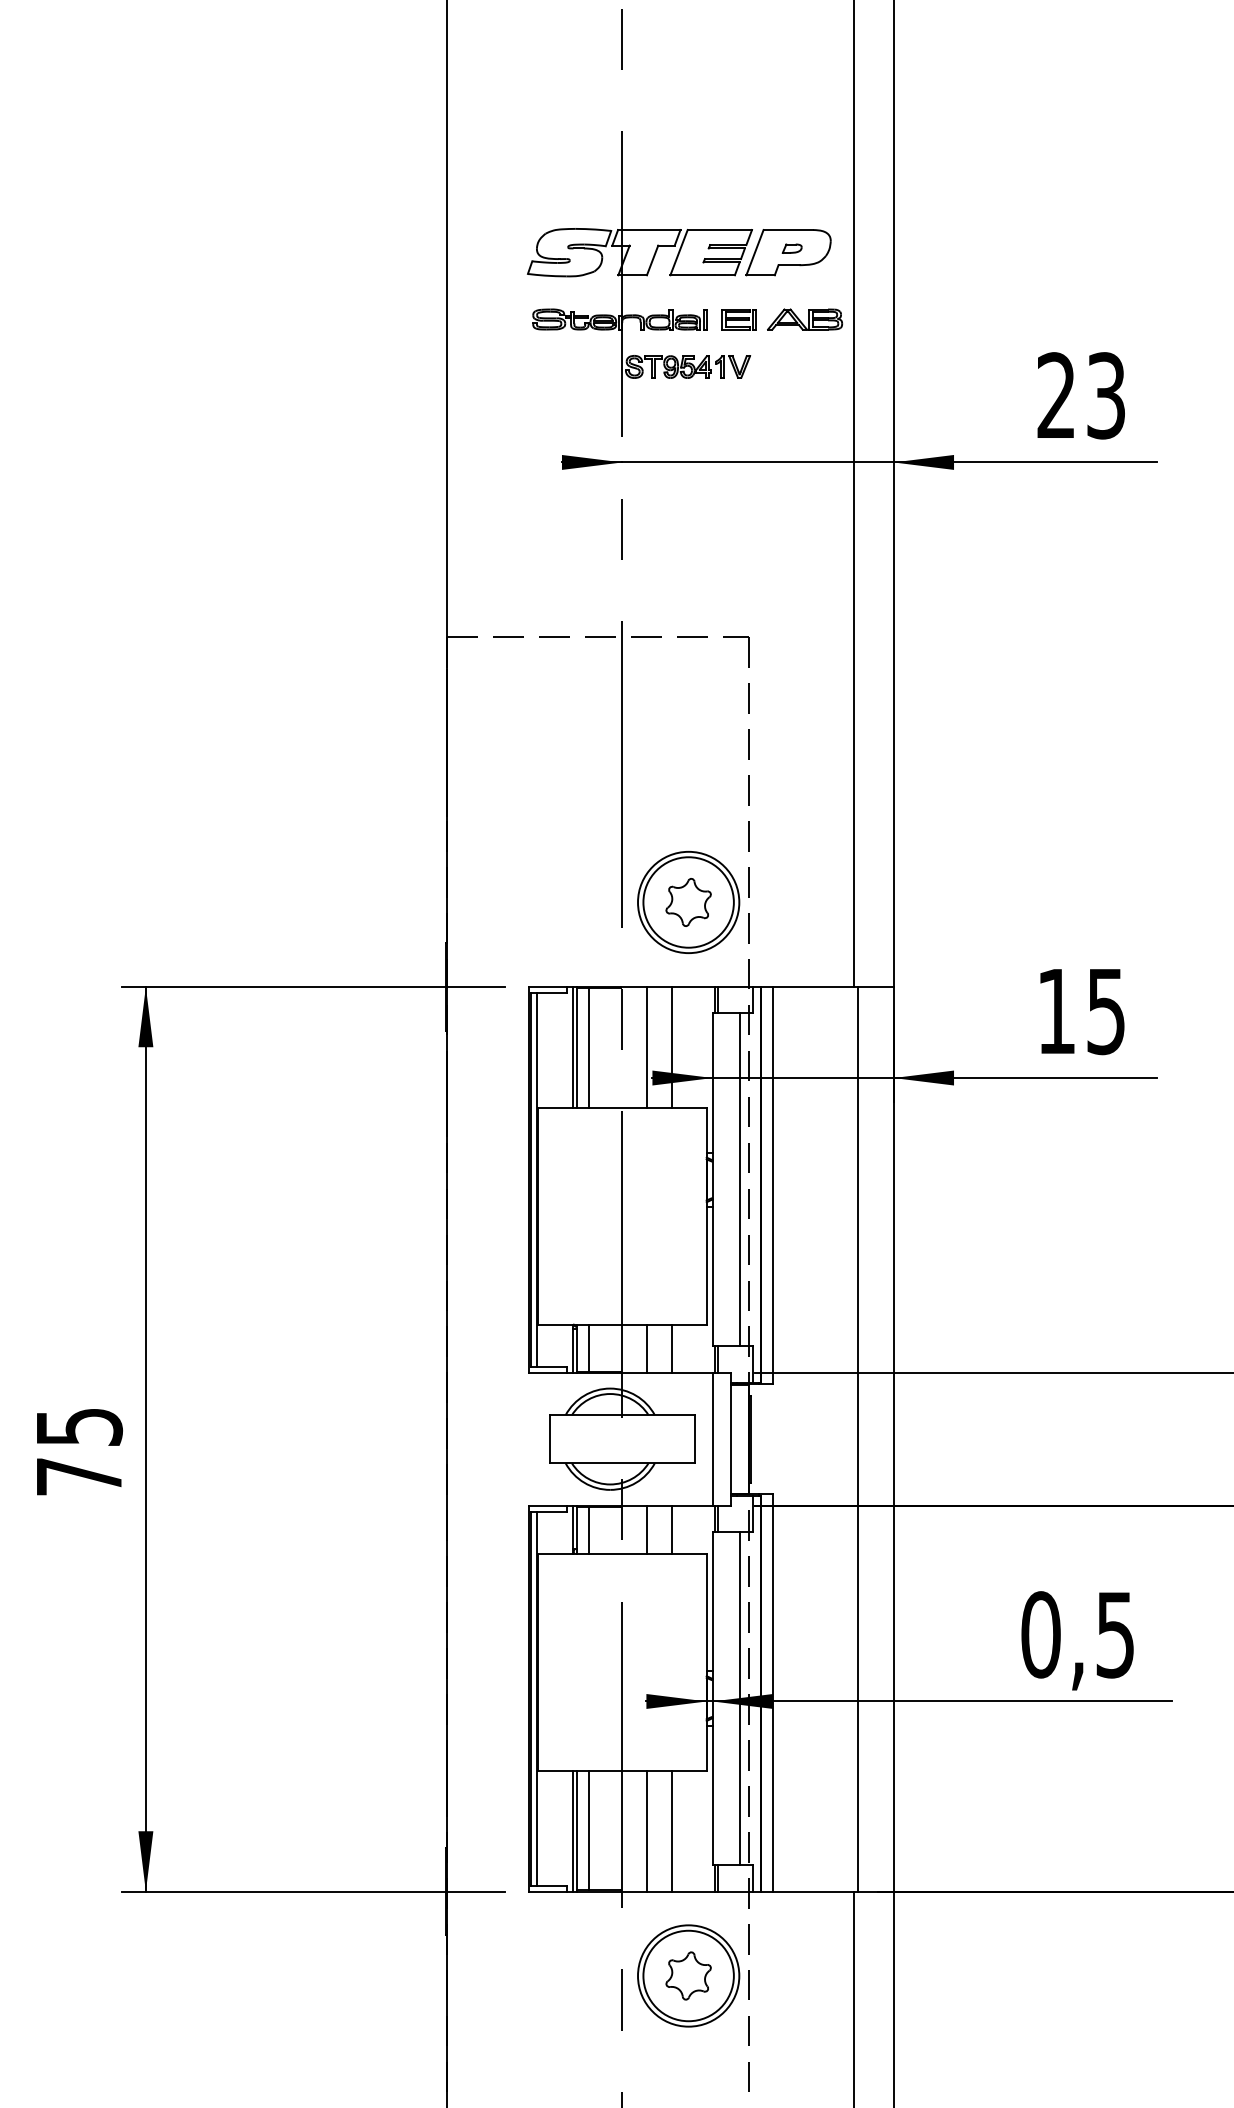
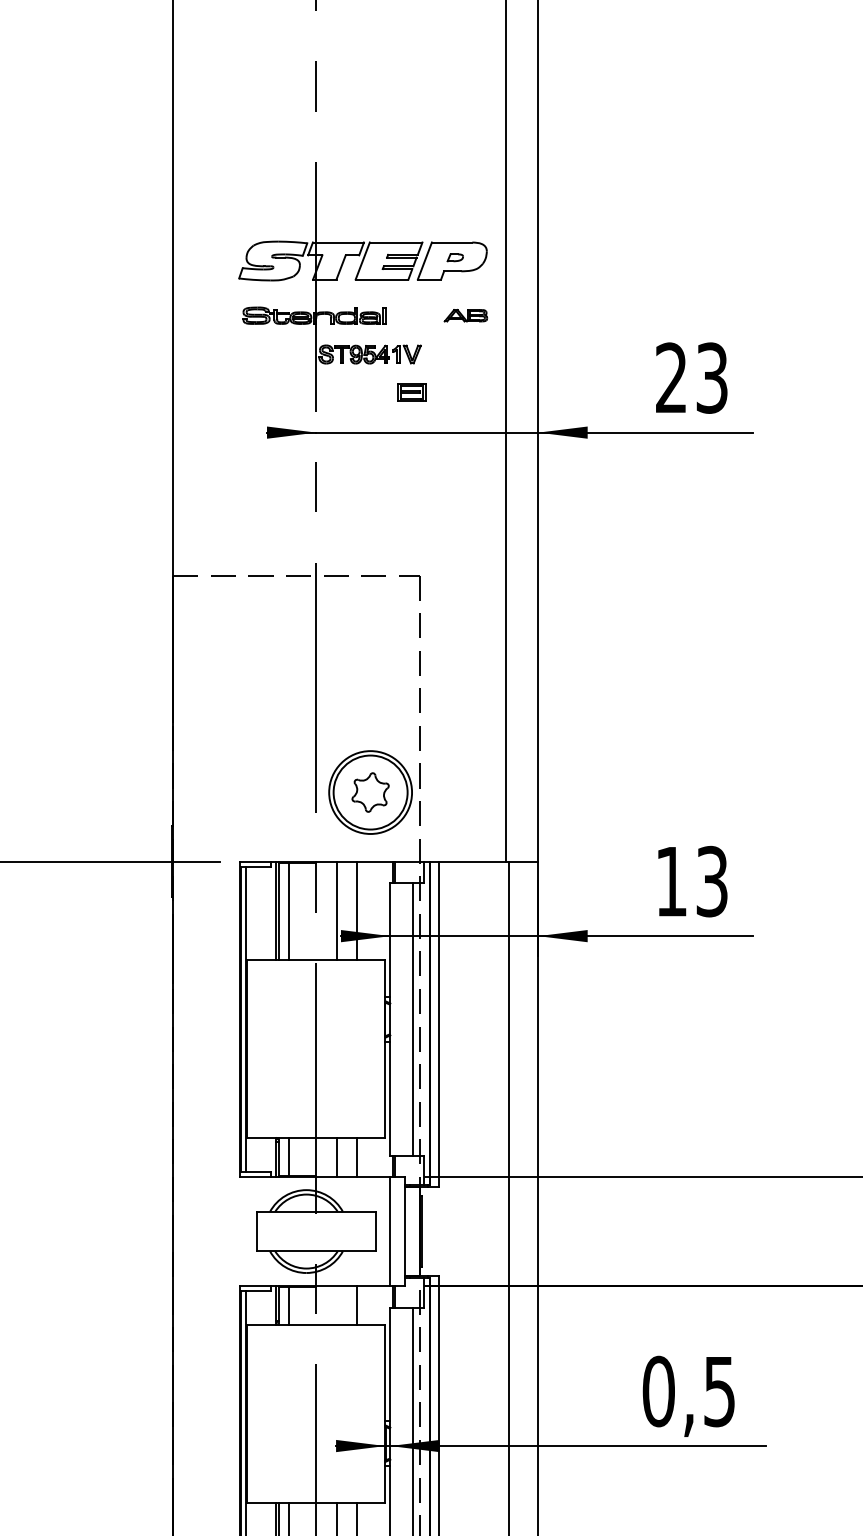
part: (738, 319) -> (411, 392), moved
part: (805, 319) -> (466, 315), size x0.7
text: (1105, 1010) -> (711, 880), 15 -> 13
line: (647, 1529) -> (336, 1305), removed

